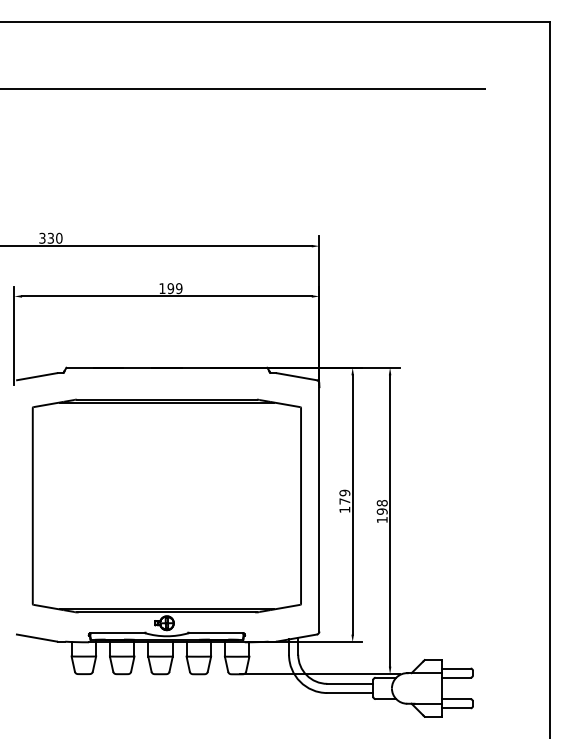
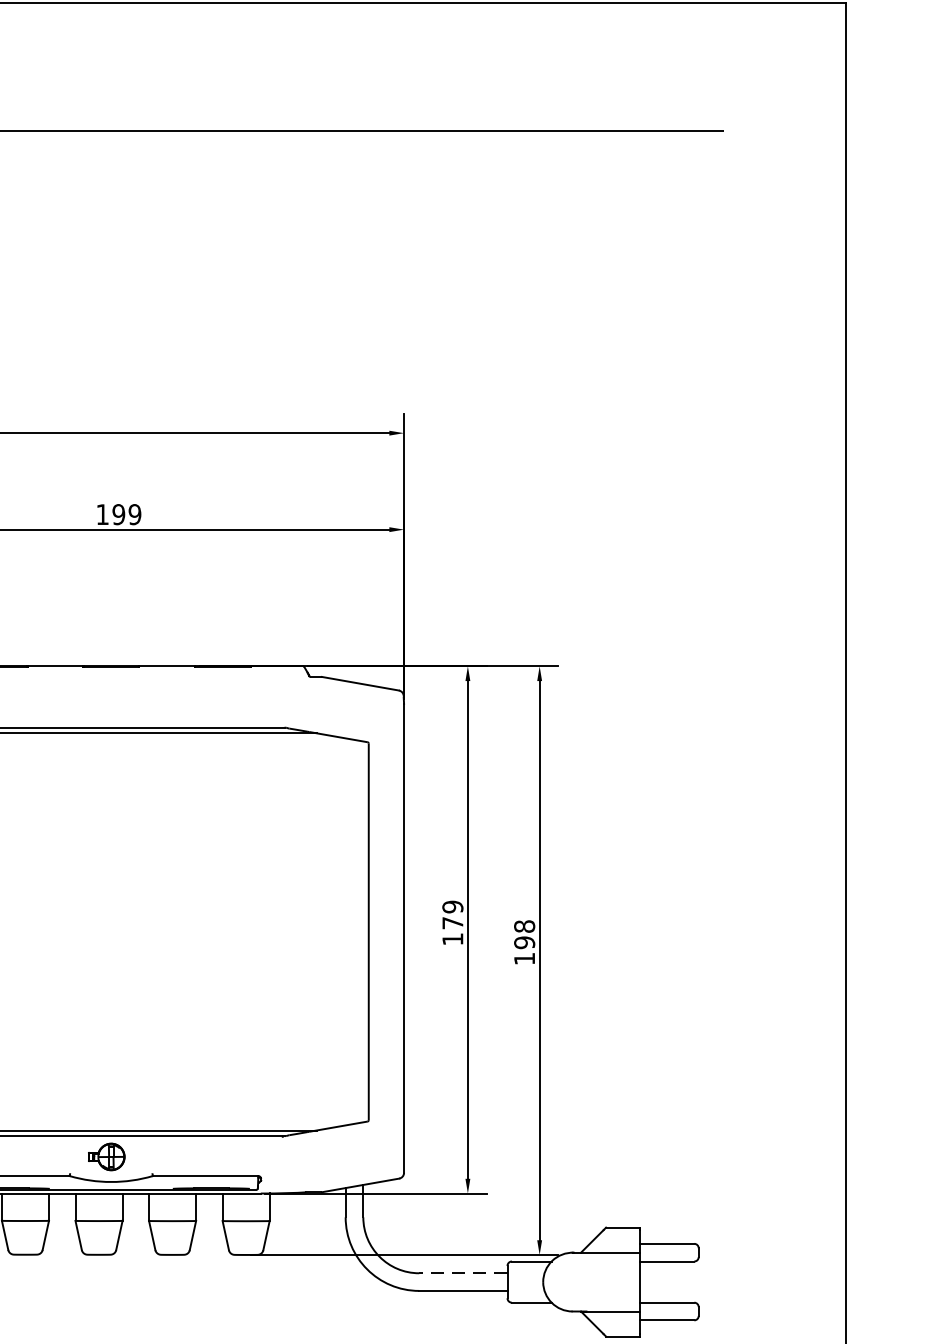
line: (350, 683) -> (463, 1272), solid -> dashed

